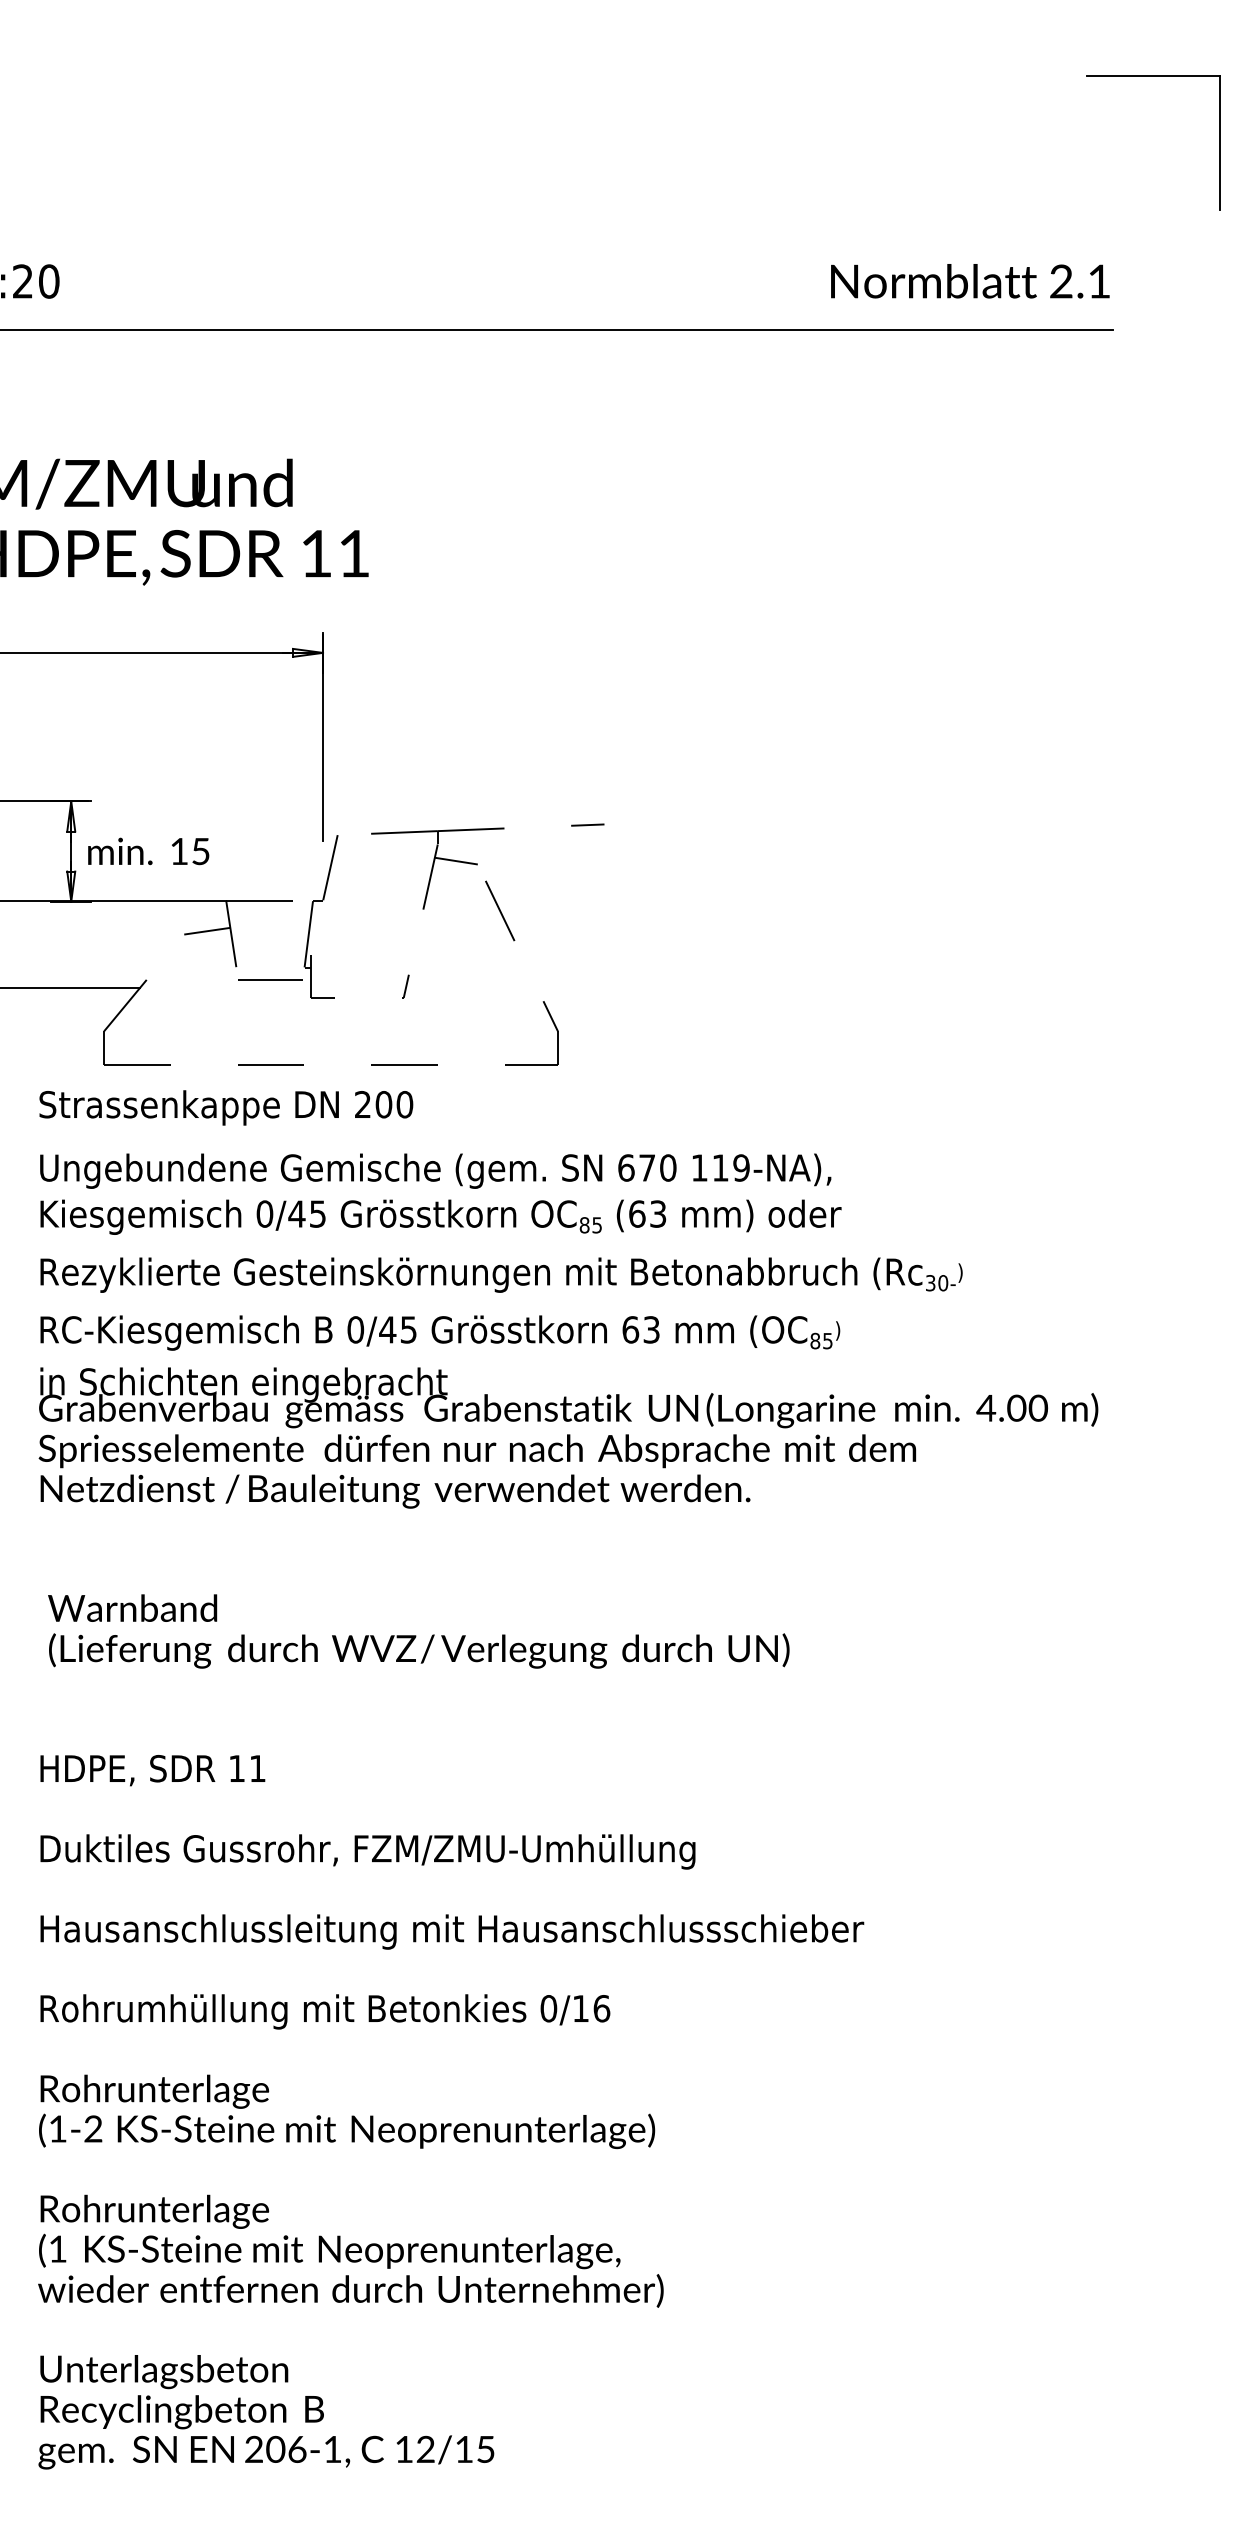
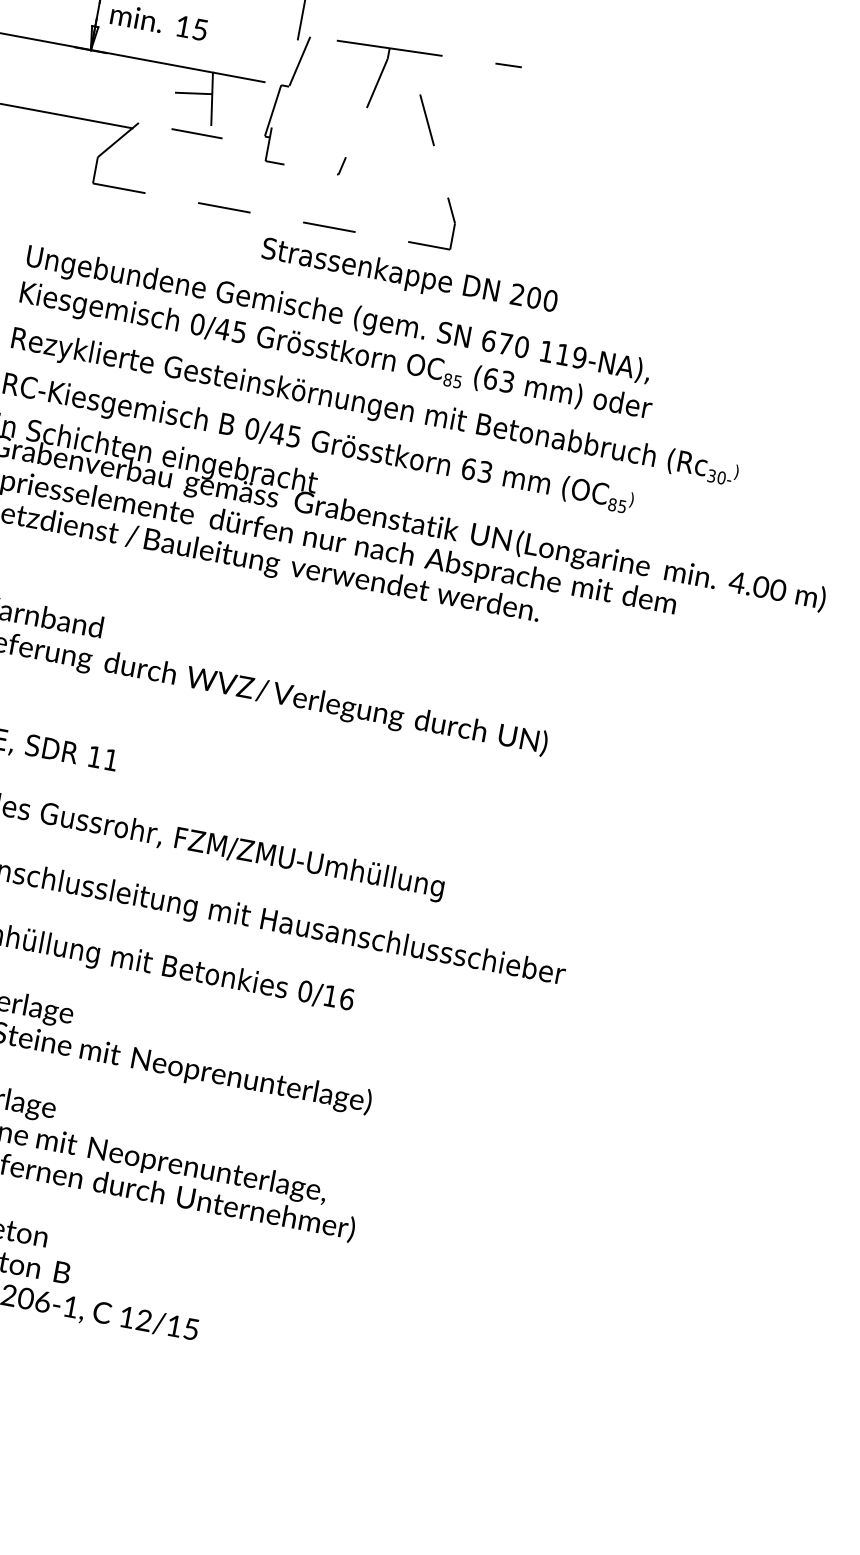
line: (455, 860) -> (399, 74), removed
line: (270, 979) -> (197, 133), moved
text: (226, 1107) -> (409, 277), moved

